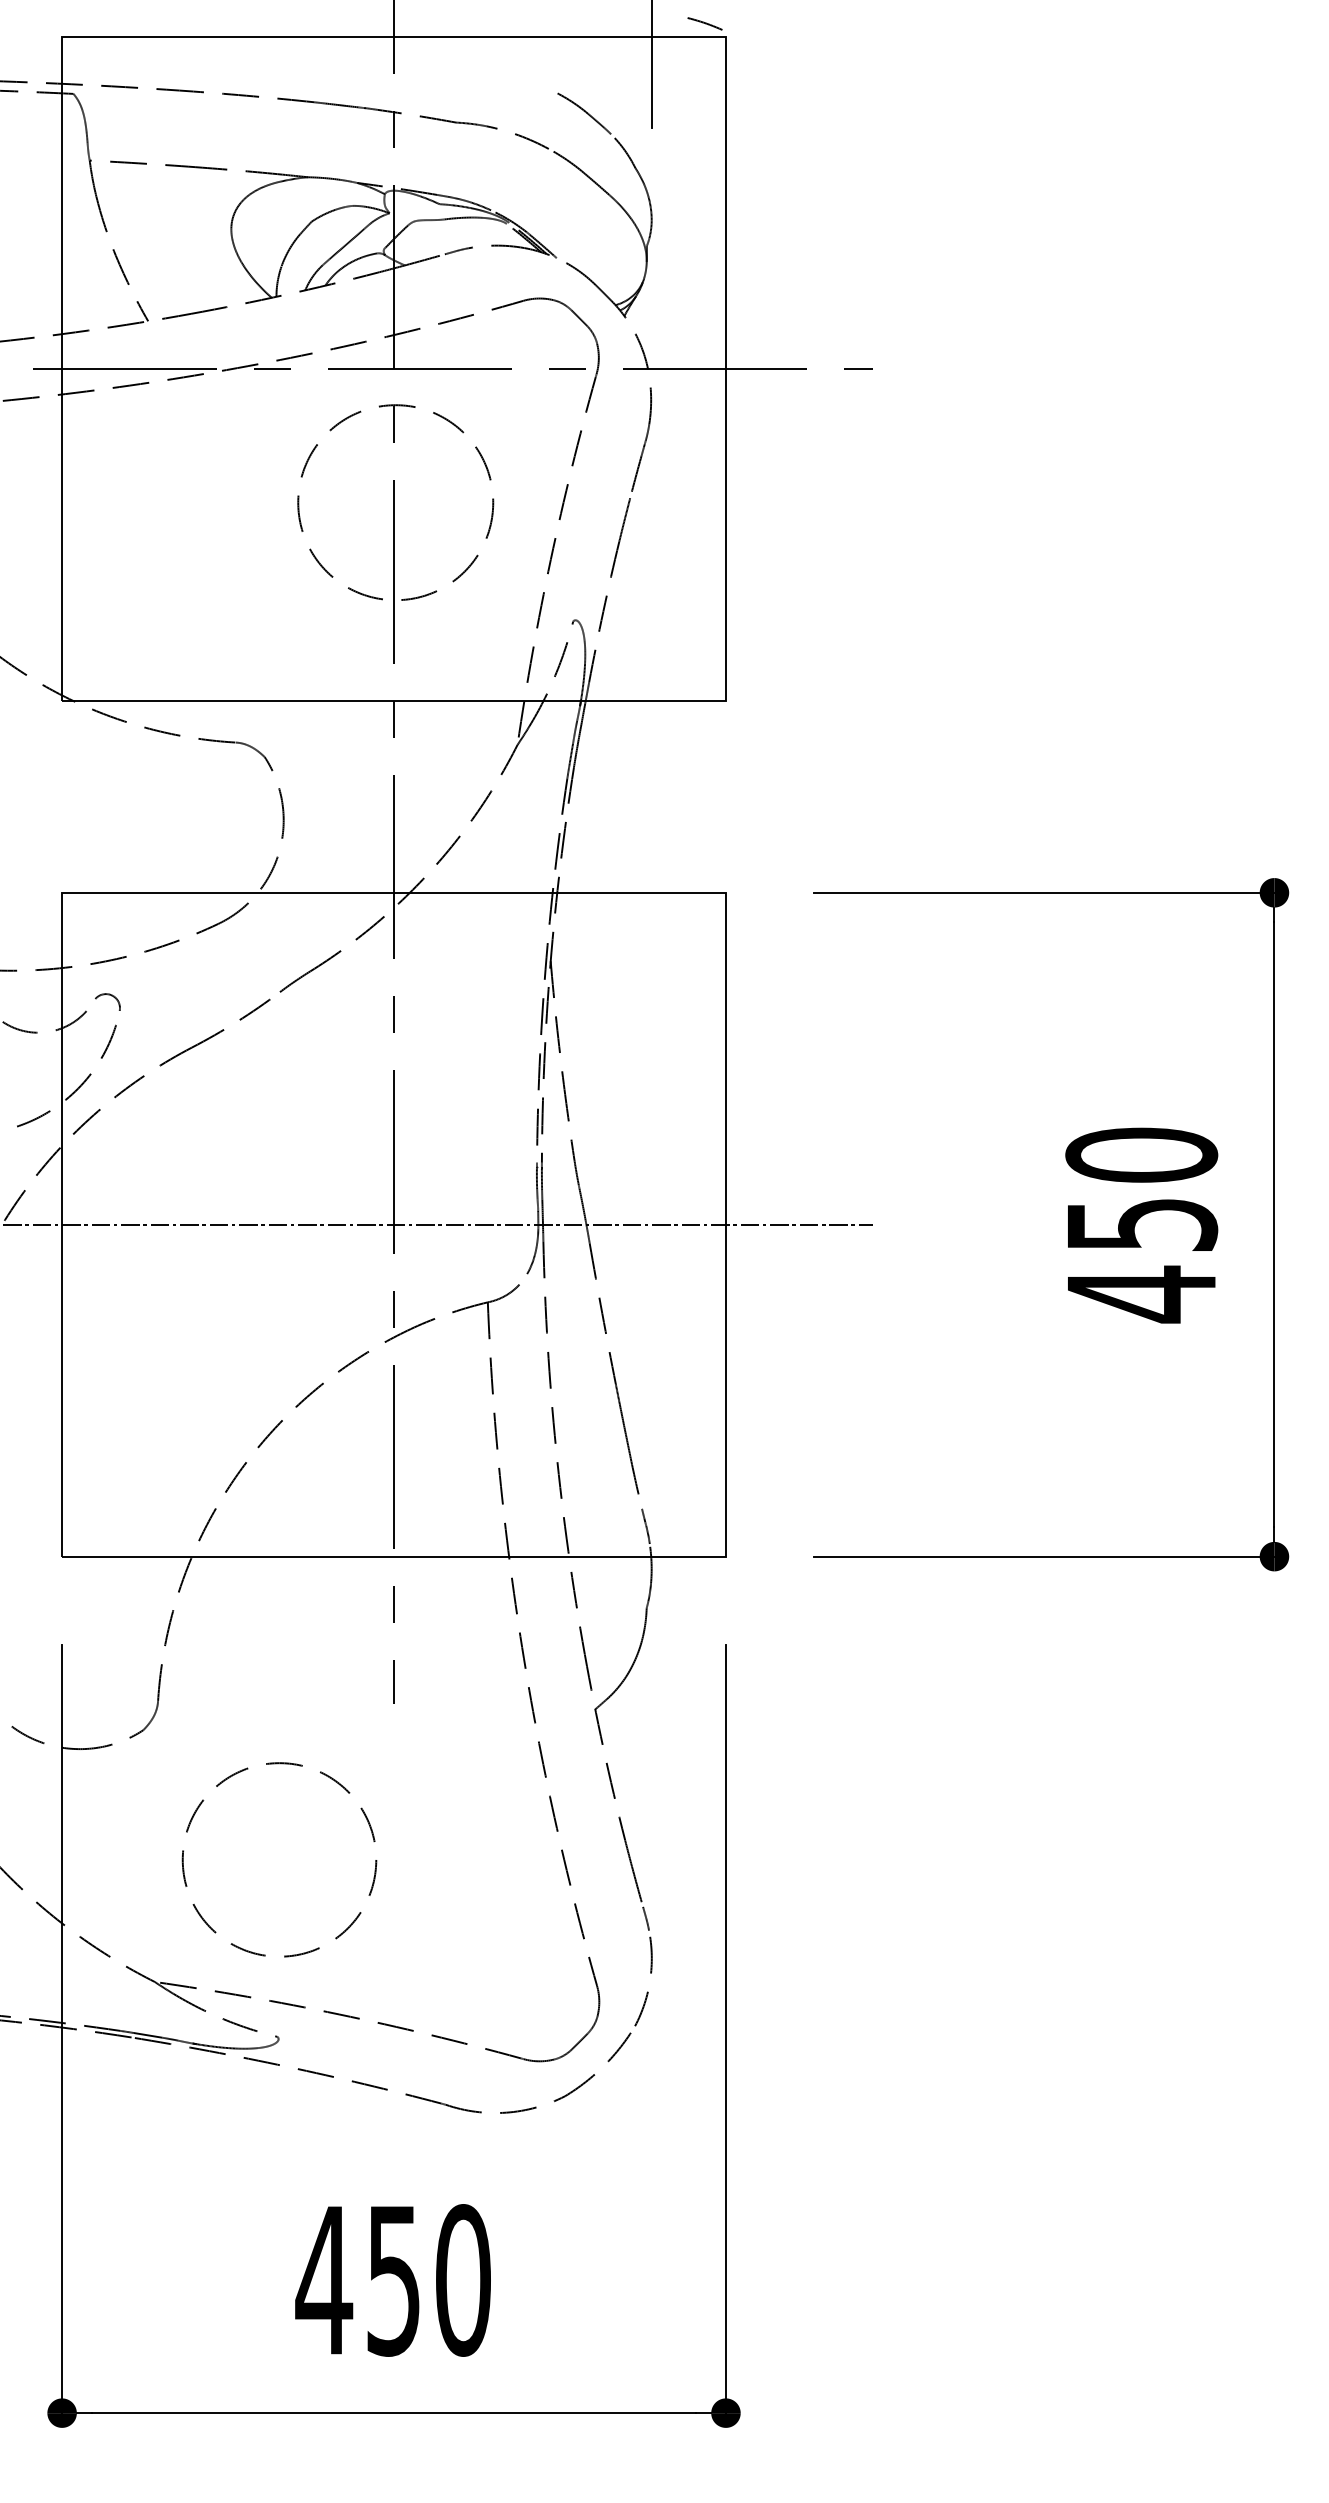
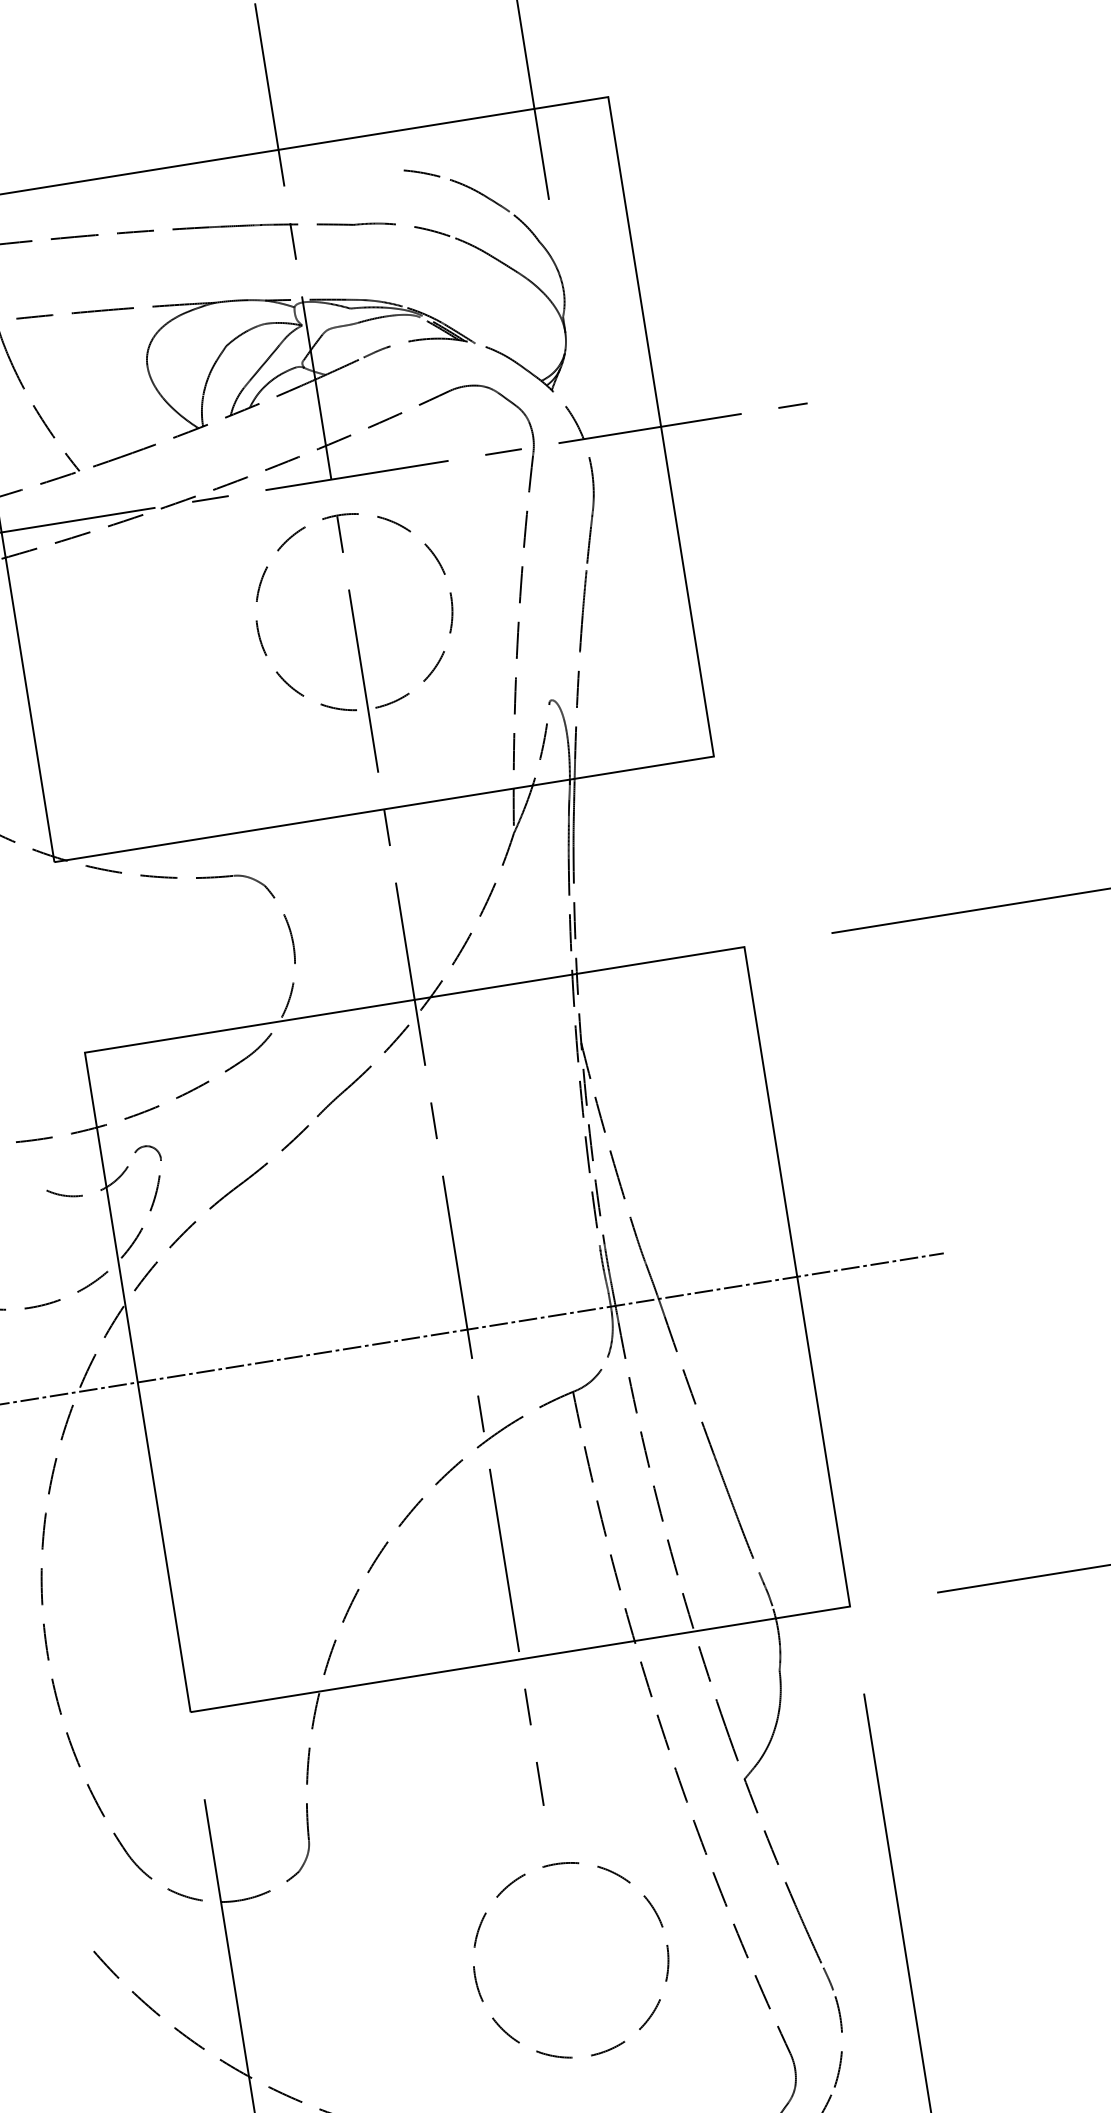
line: (704, 23) -> (421, 173), moved
circle: (279, 1859) -> (571, 1959), moved

